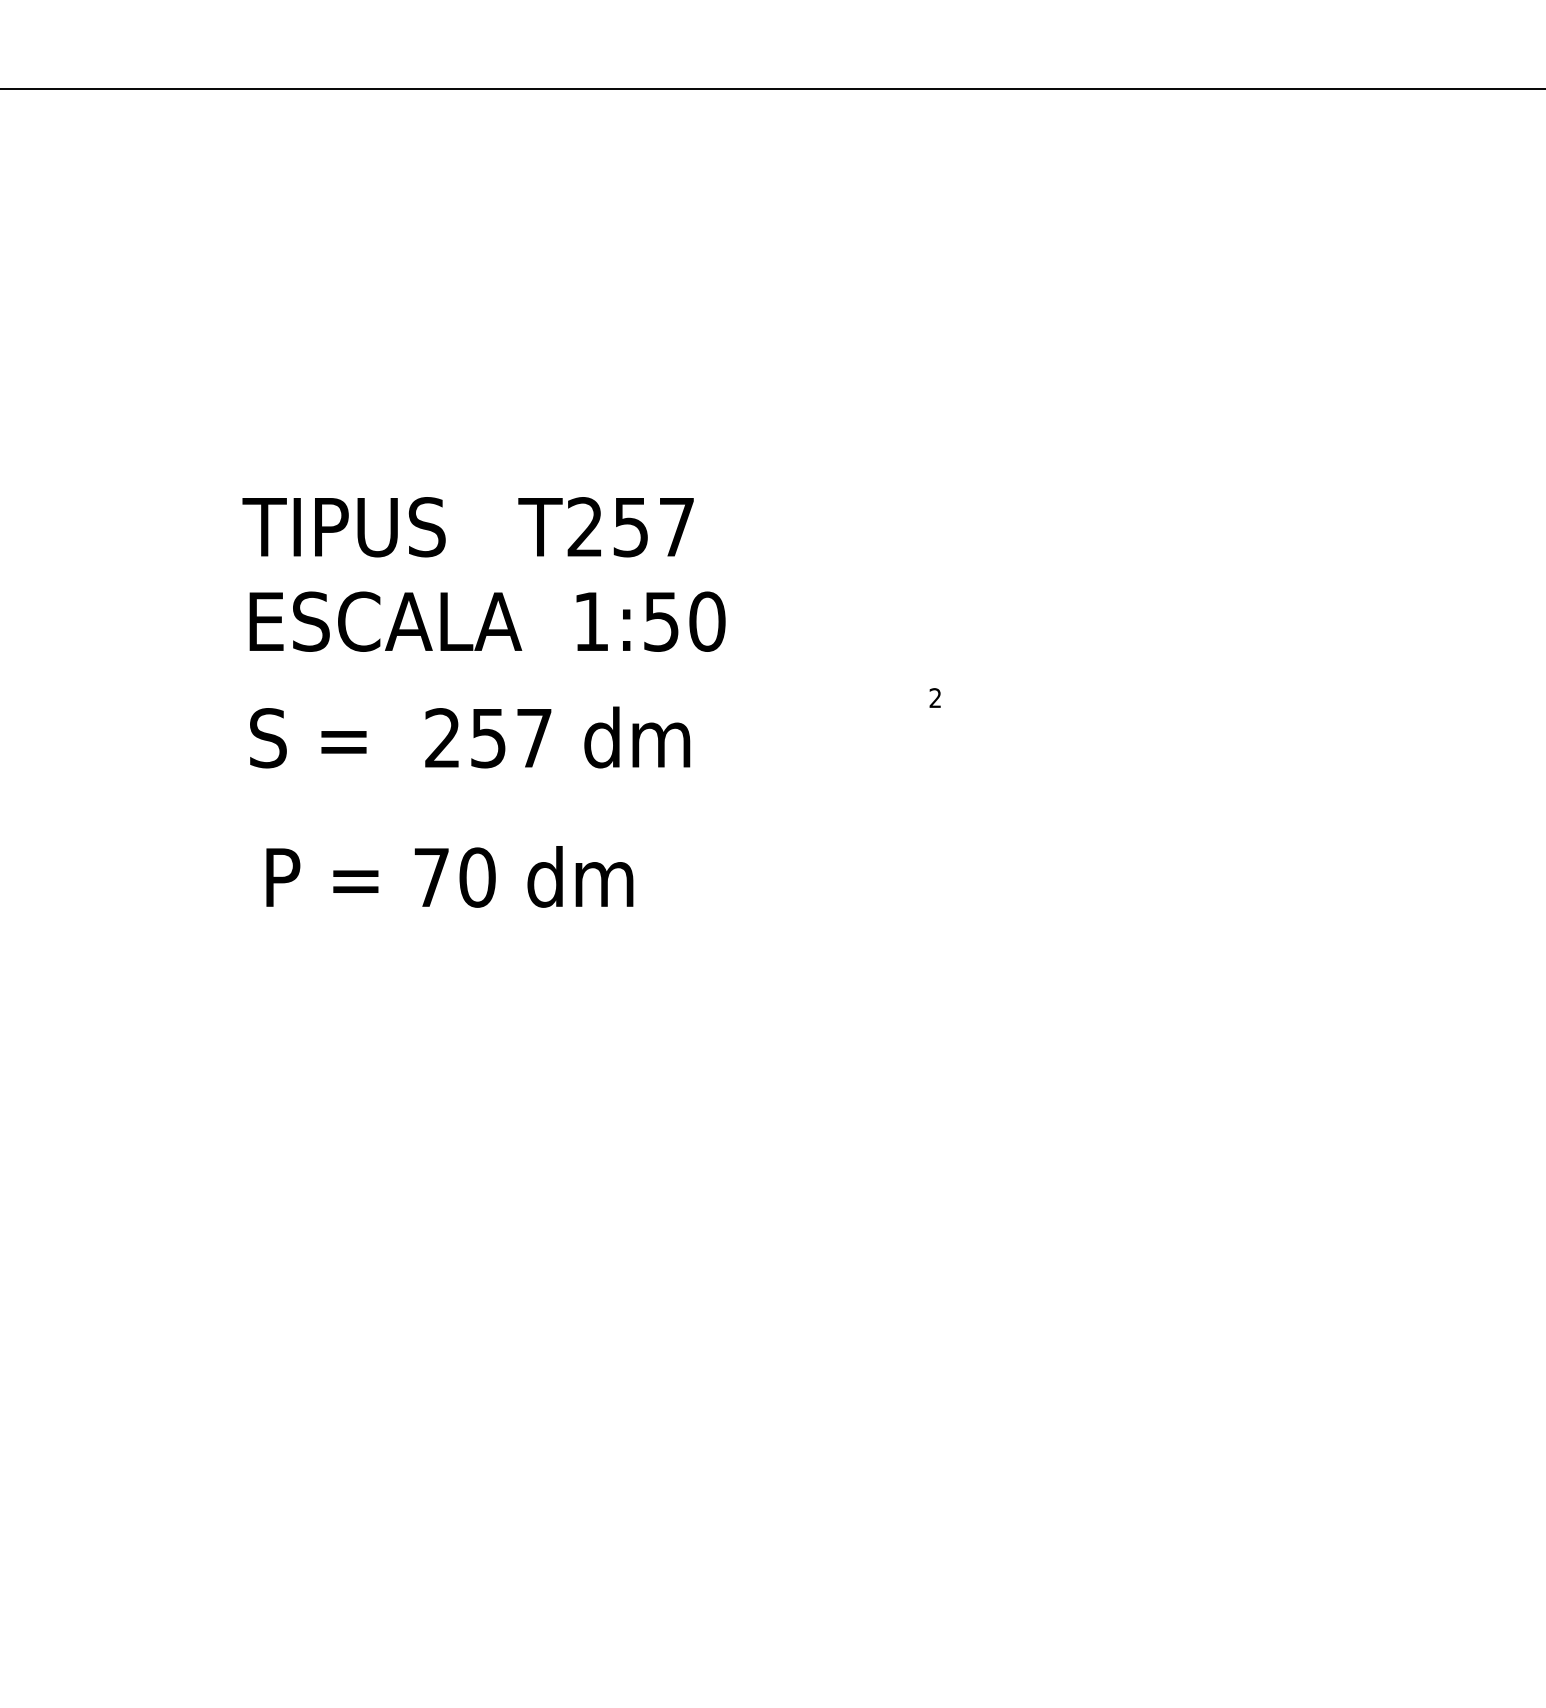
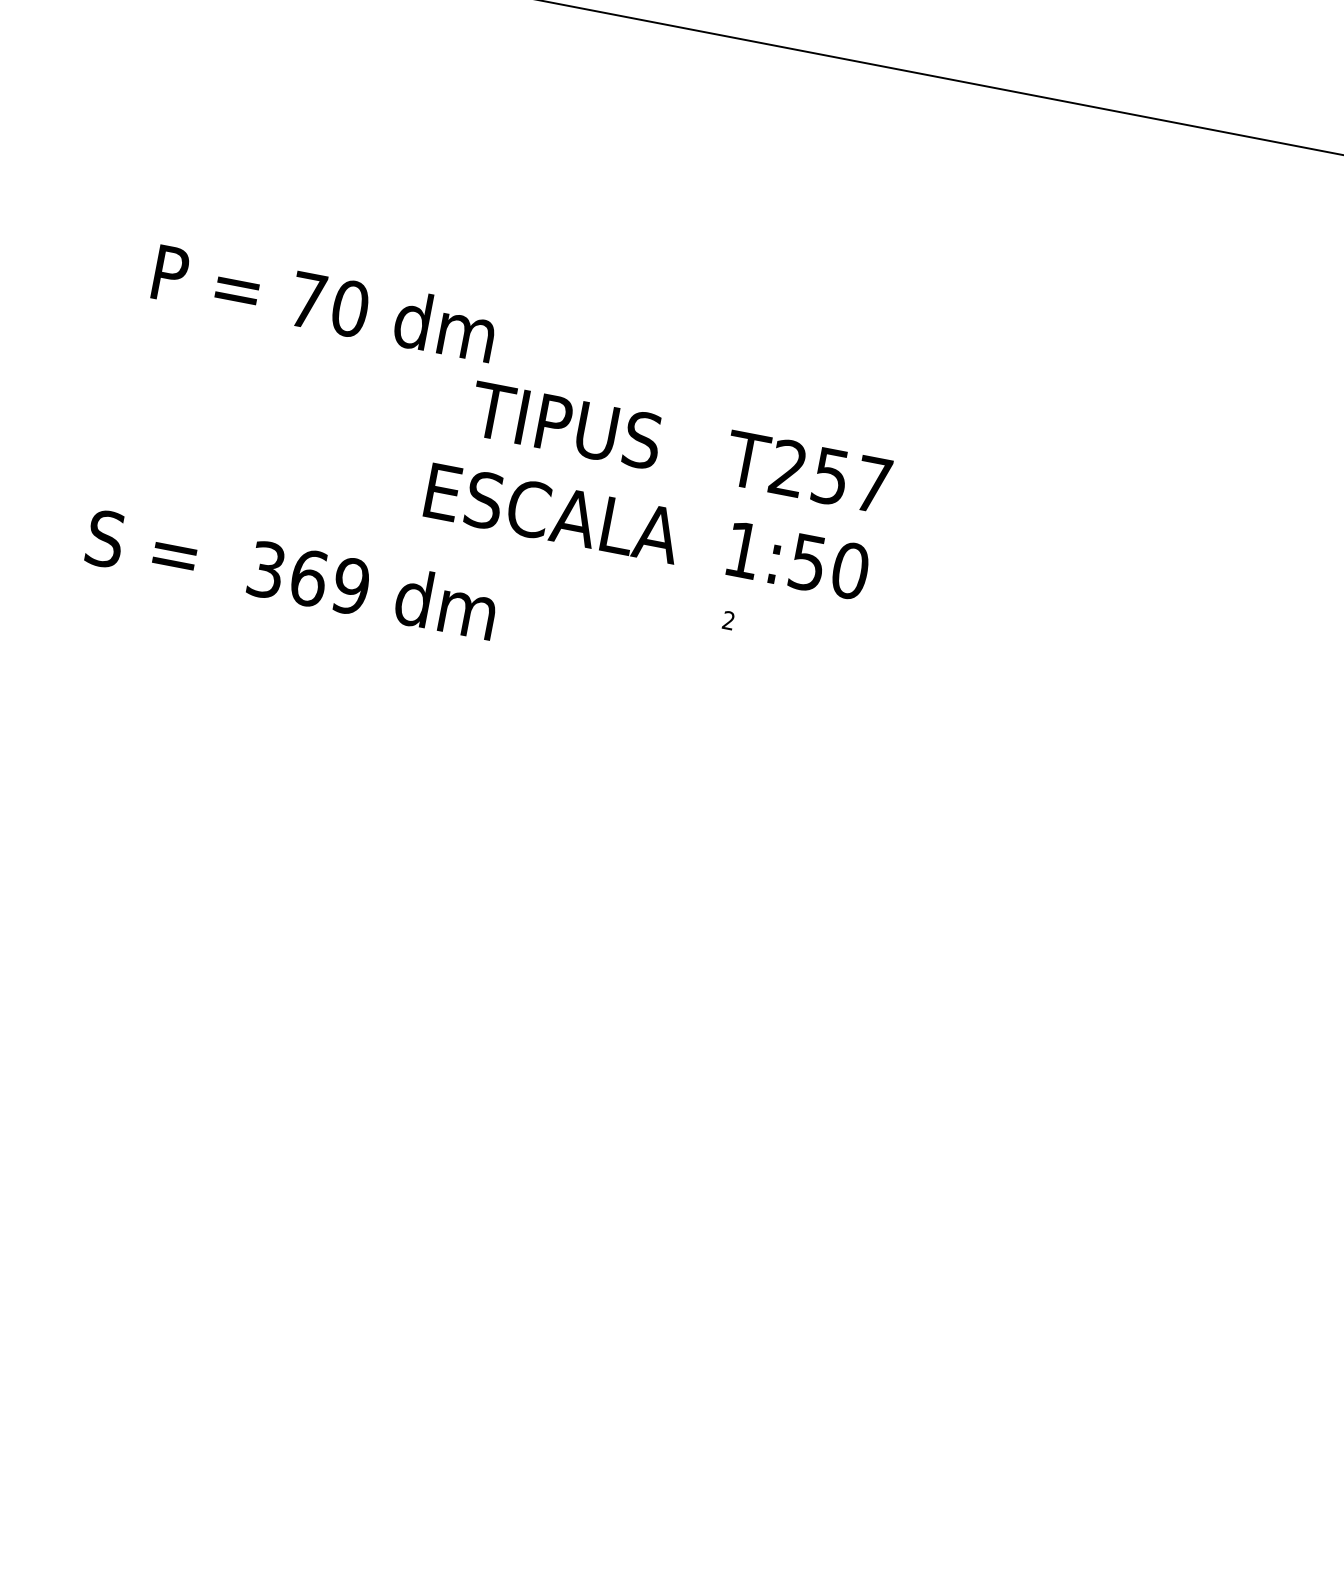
text: (467, 527) -> (679, 447), moved
text: (487, 621) -> (647, 531), moved
text: (488, 738) -> (308, 578), 257 -> 369
text: (449, 876) -> (324, 302), moved

